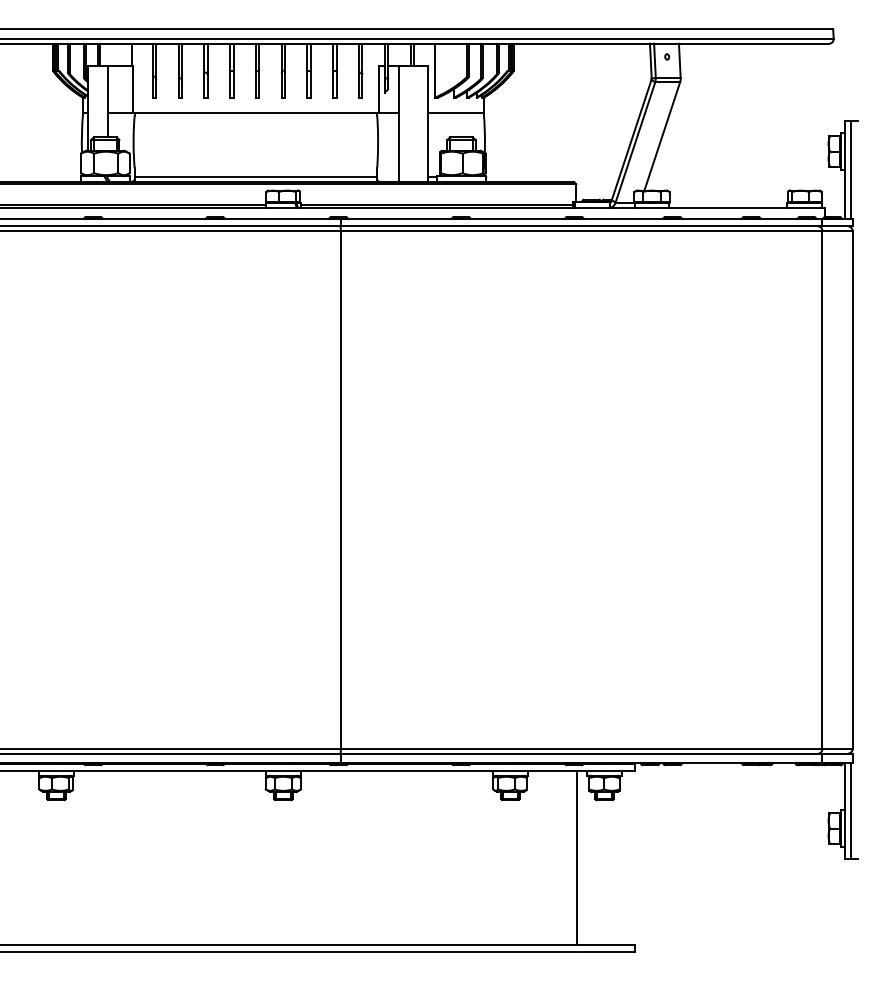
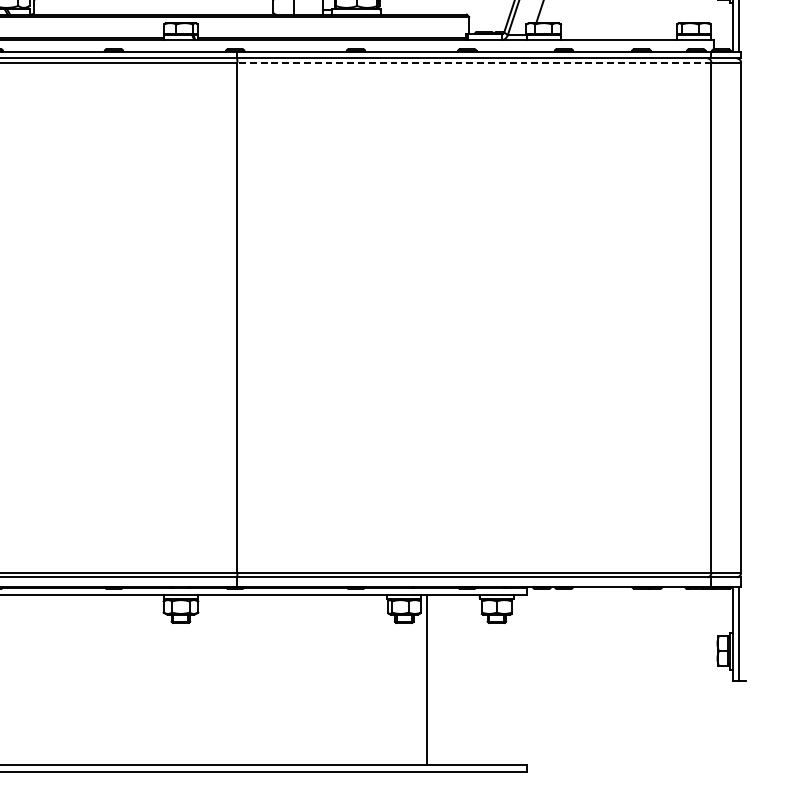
line: (255, 176) -> (153, 9), removed
line: (581, 230) -> (474, 62), solid -> dashed
line: (577, 857) -> (427, 679), moved

